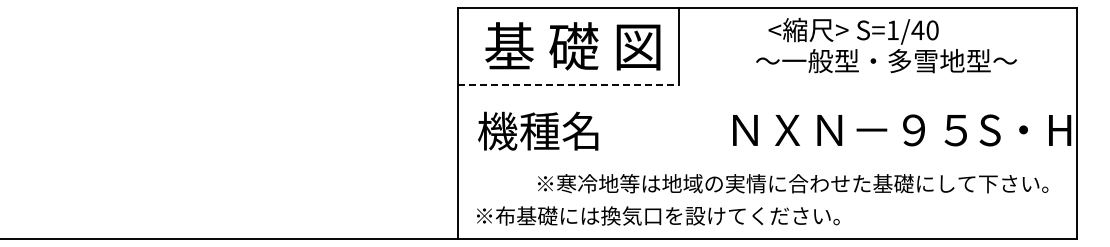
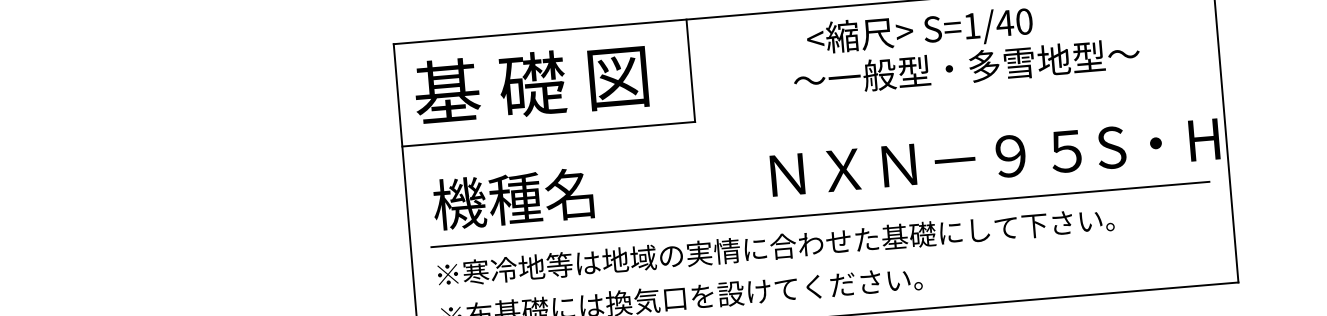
text: (572, 46) -> (530, 84), moved
line: (568, 84) -> (548, 133), dashed -> solid
line: (767, 162) -> (820, 214), added
text: (793, 183) -> (776, 246), moved

